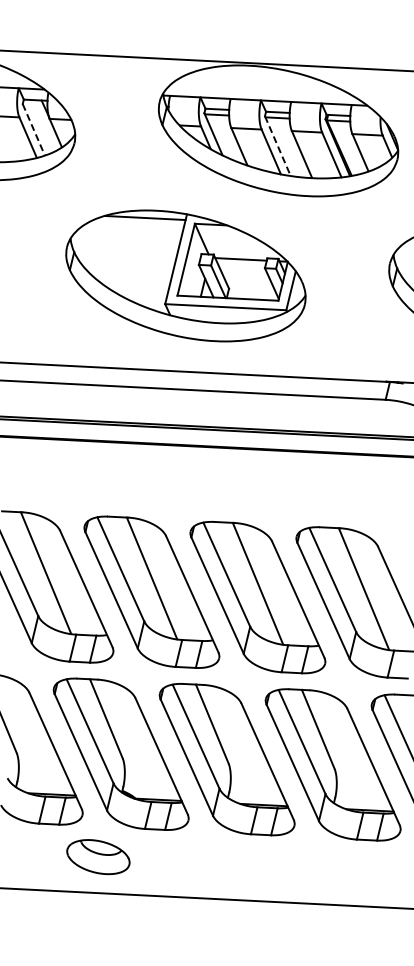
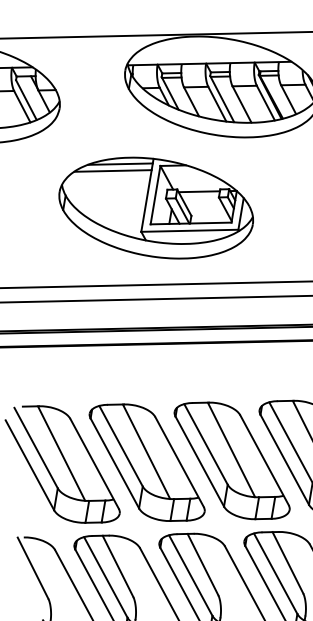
line: (33, 129) -> (26, 99), dashed -> solid
line: (278, 146) -> (222, 99), dashed -> solid
line: (135, 225) -> (113, 170), added

